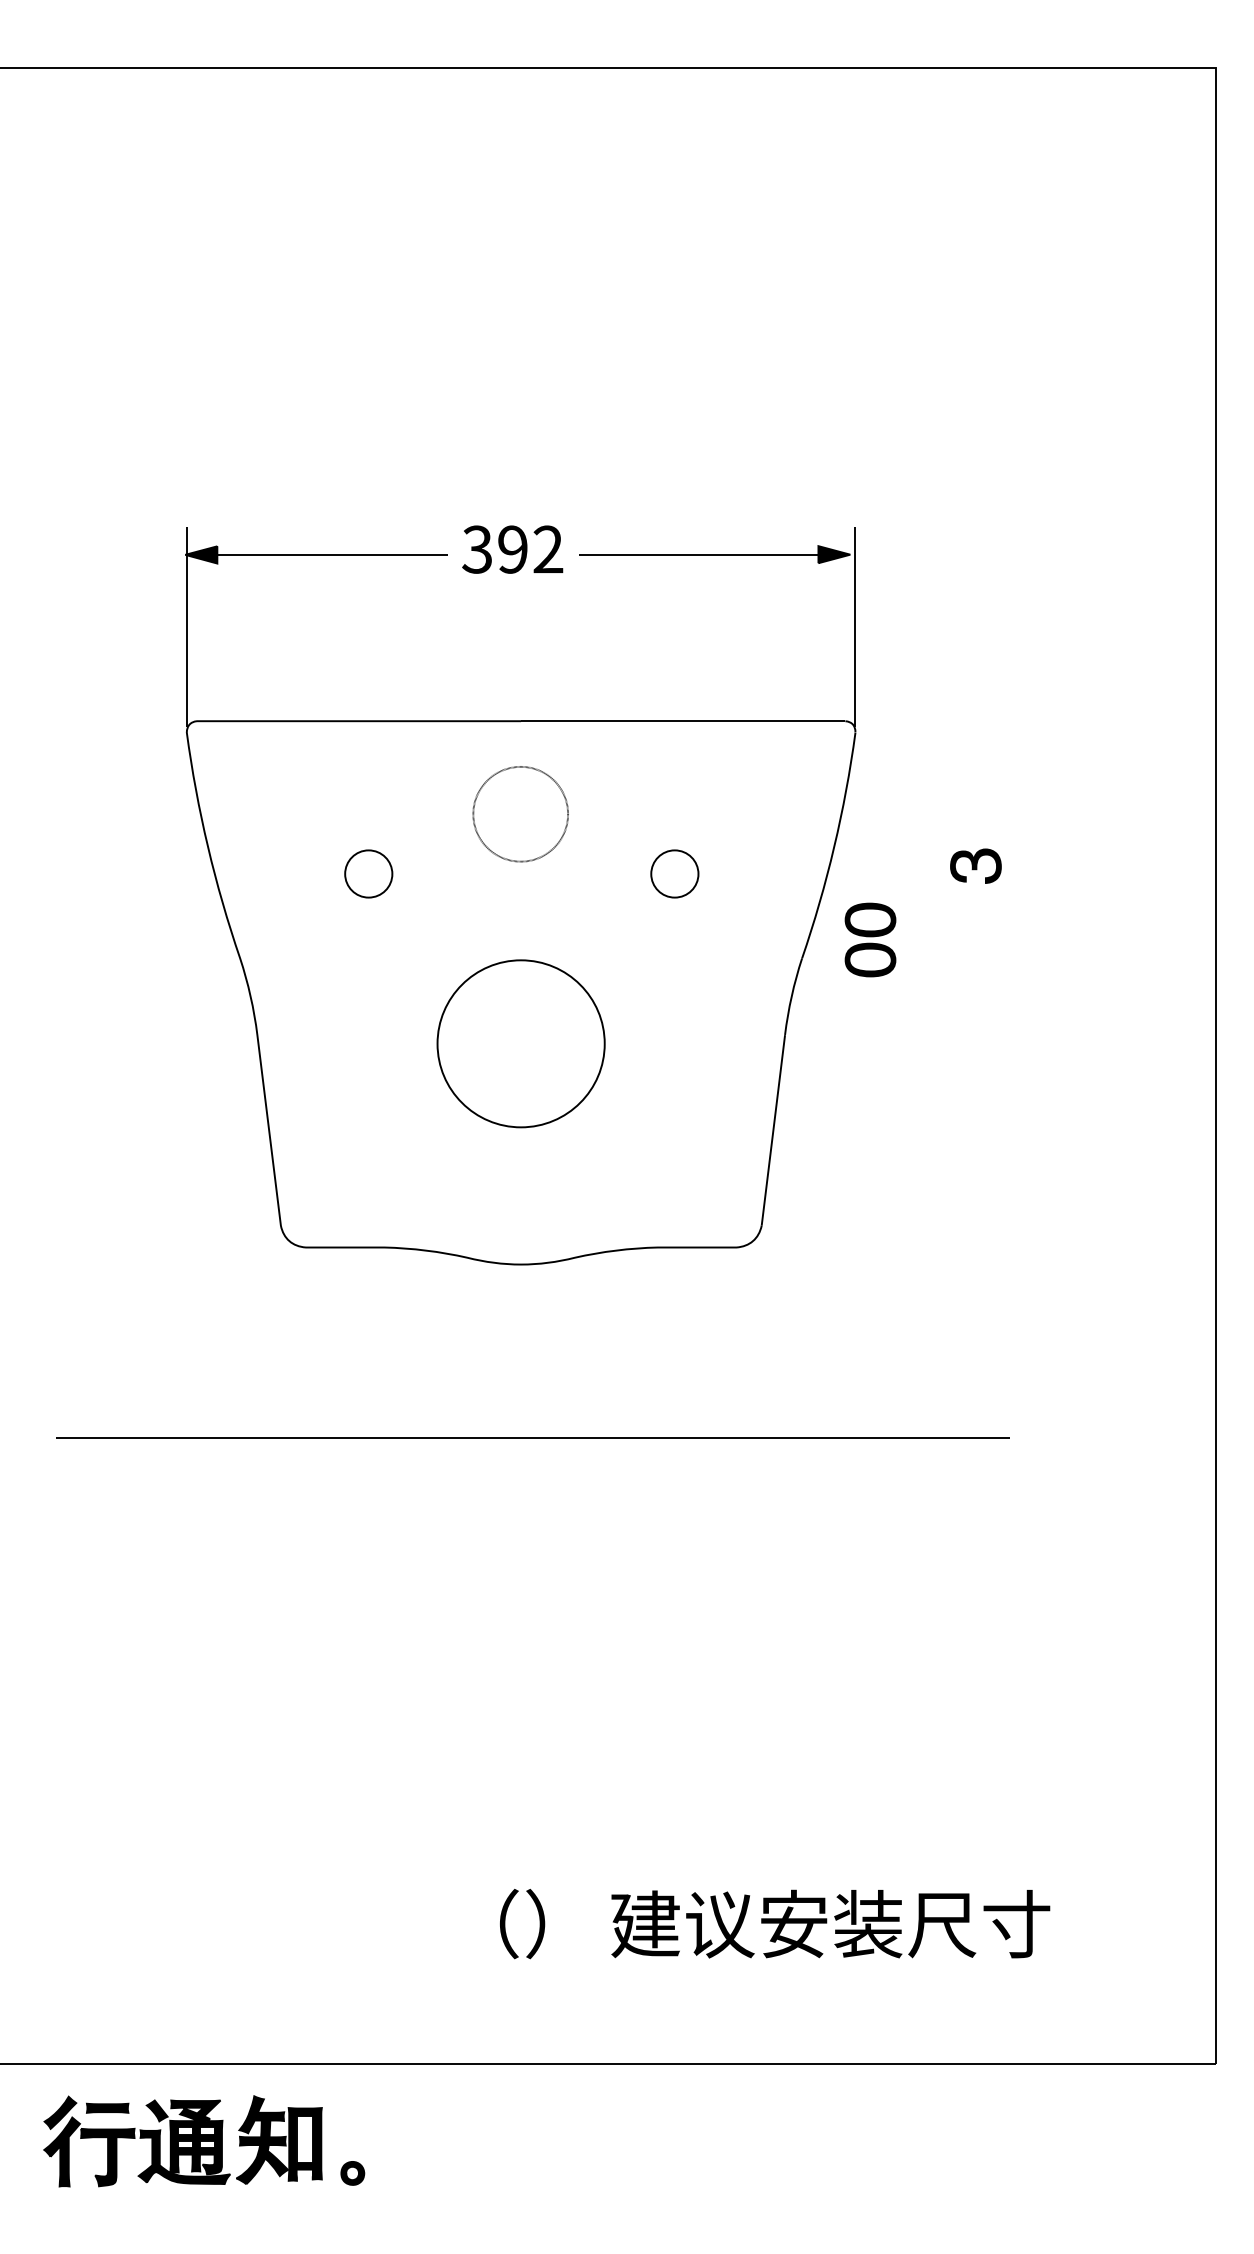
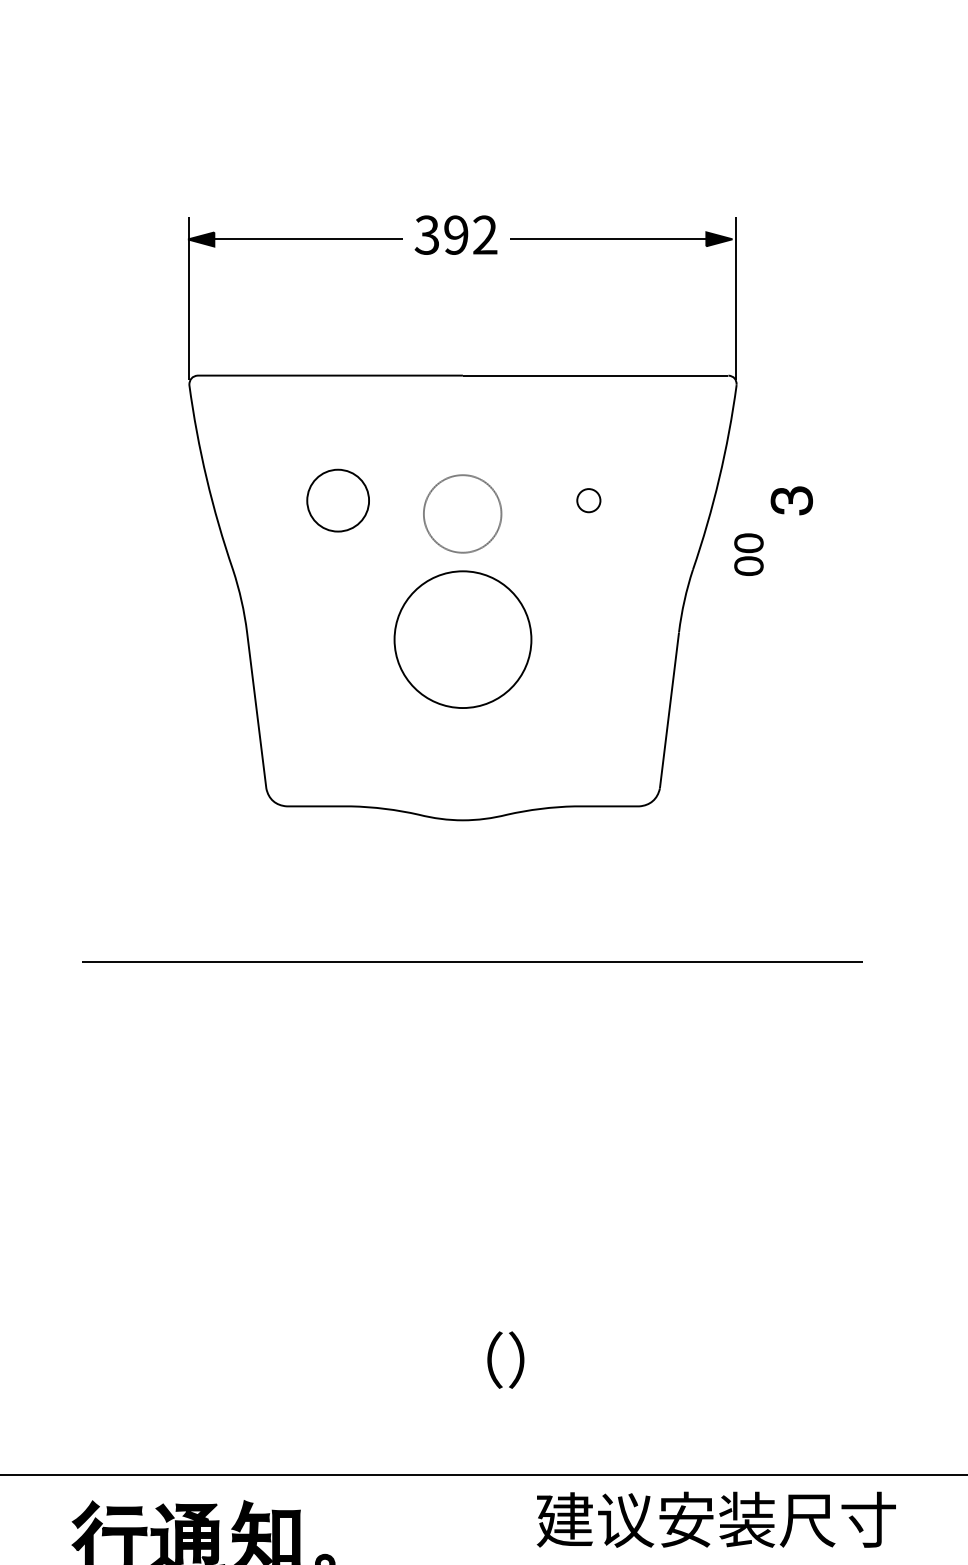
part: (520, 814) -> (462, 514), moved
part: (975, 865) -> (791, 500), moved
part: (368, 873) -> (338, 500), size x1.6
part: (674, 873) -> (588, 500), size x0.6
part: (870, 939) -> (748, 554), size x0.7
text: (830, 1923) -> (716, 1519), moved
text: (522, 1924) -> (505, 1360), moved

